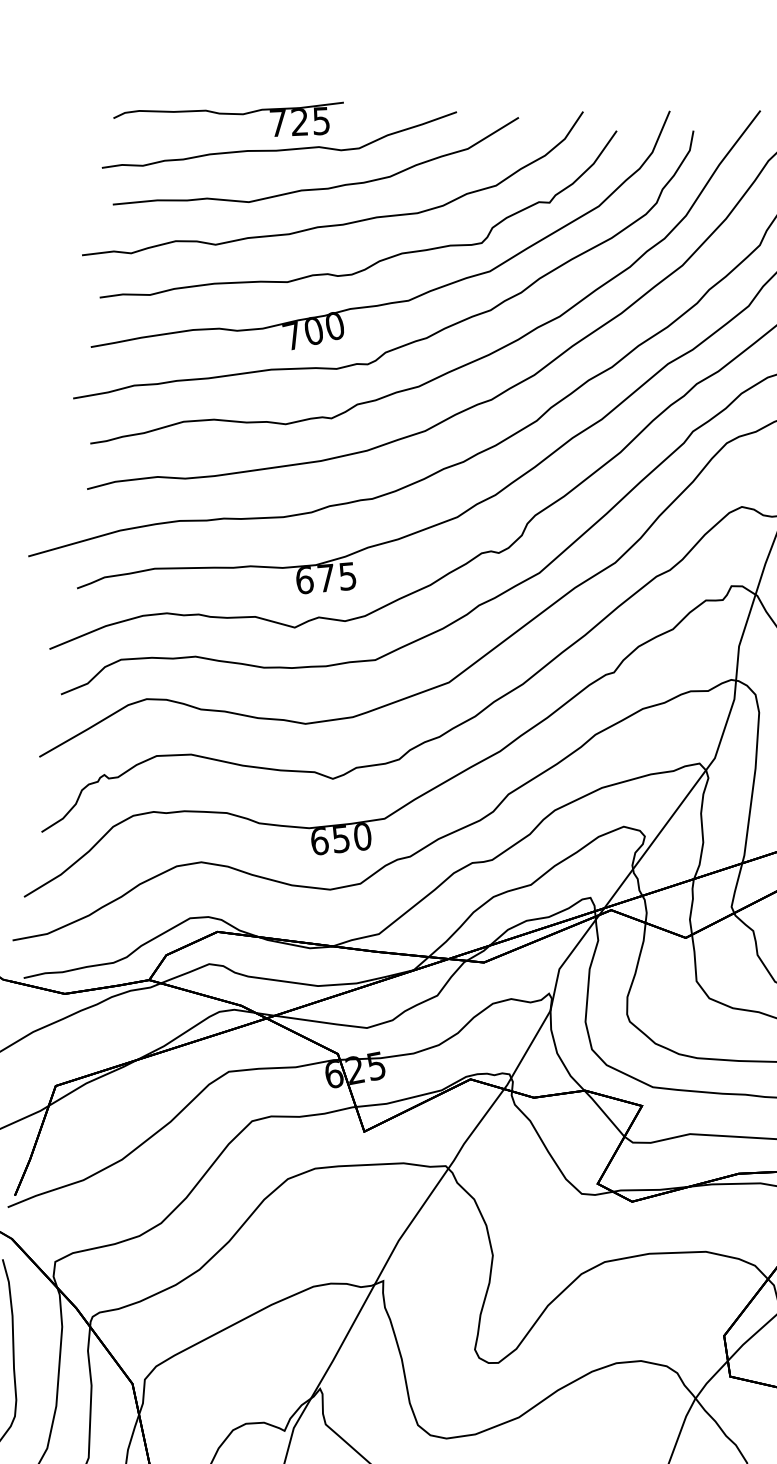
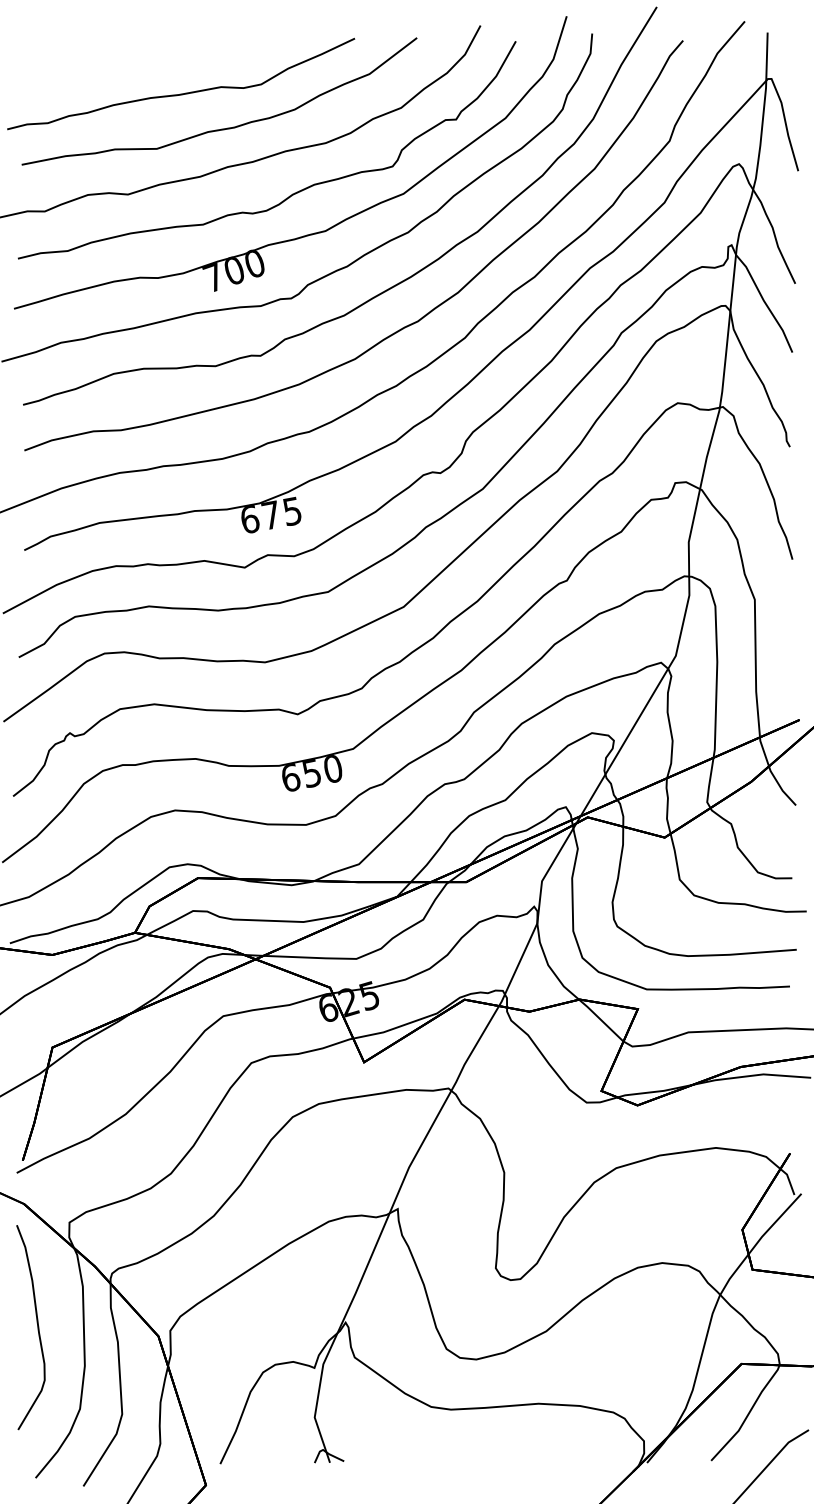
part: (228, 111) -> (127, 60), removed

